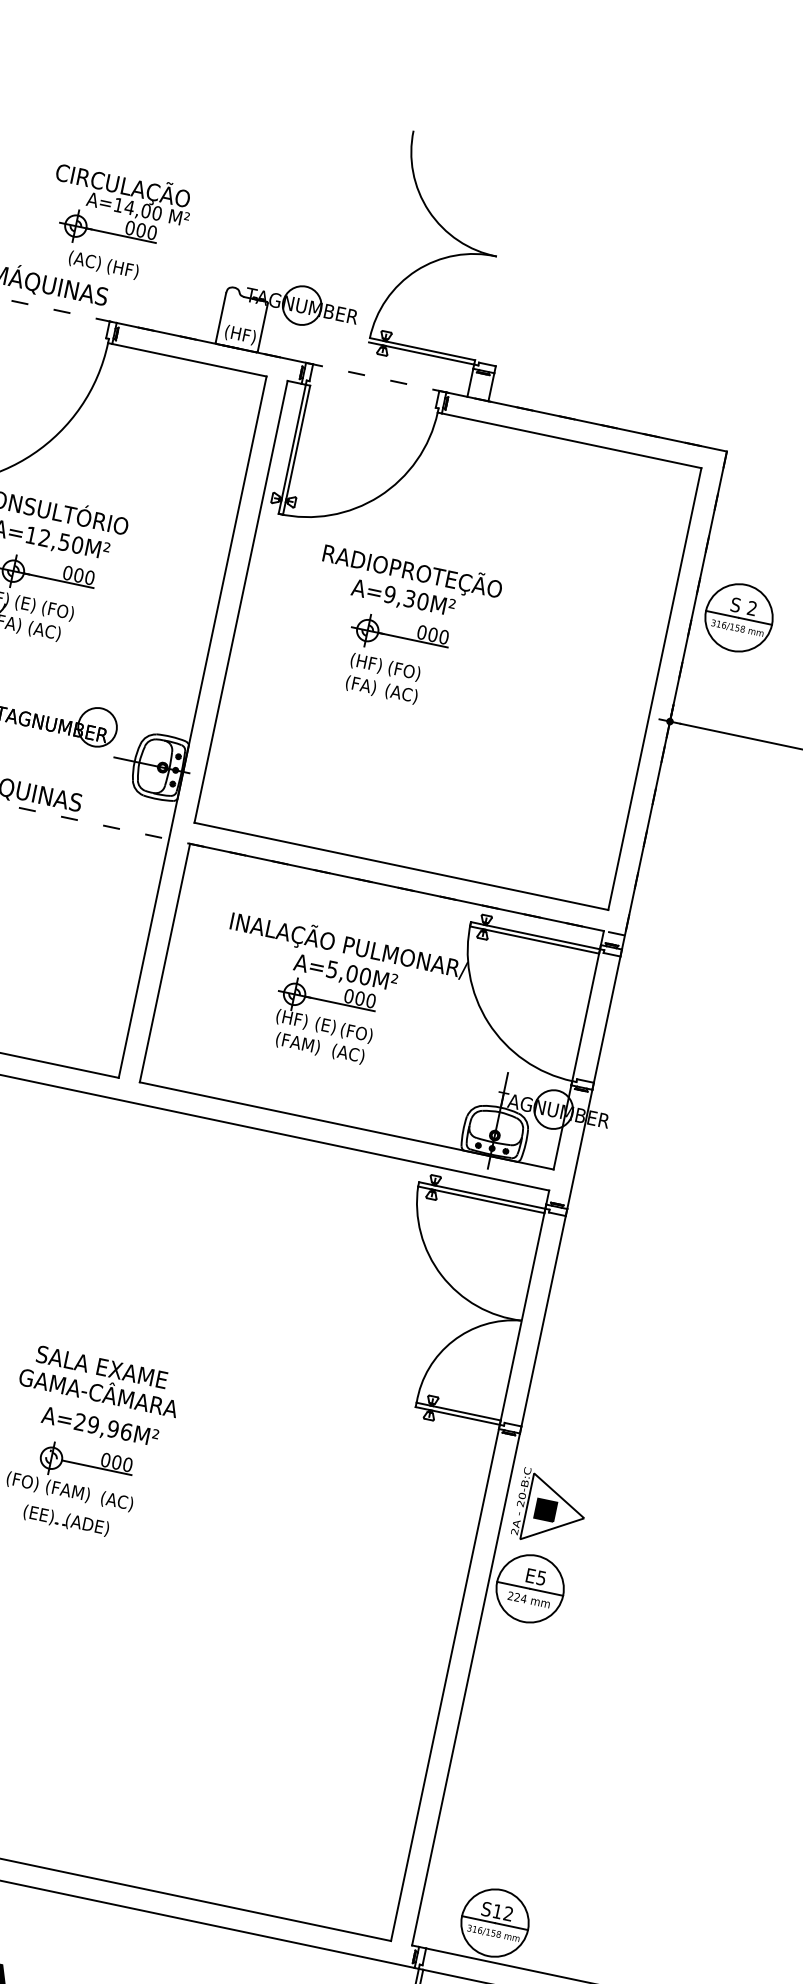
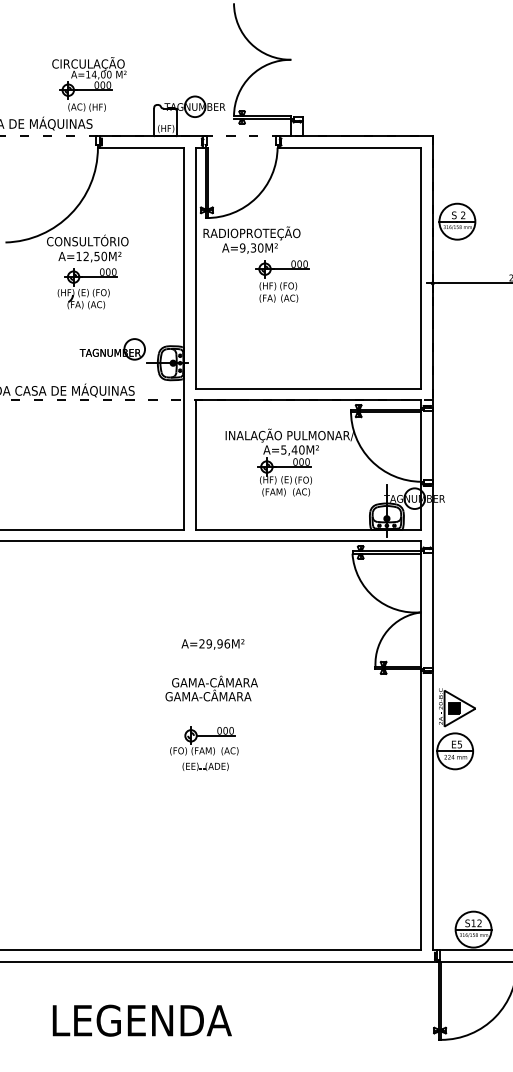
text: (409, 582) -> (251, 239), moved
text: (352, 972) -> (294, 449), A=5,00M² -> A=5,40M²
text: (115, 1367) -> (214, 681), SALA EXAME -> GAMA-CÂMARA
text: (99, 1427) -> (212, 644), moved

